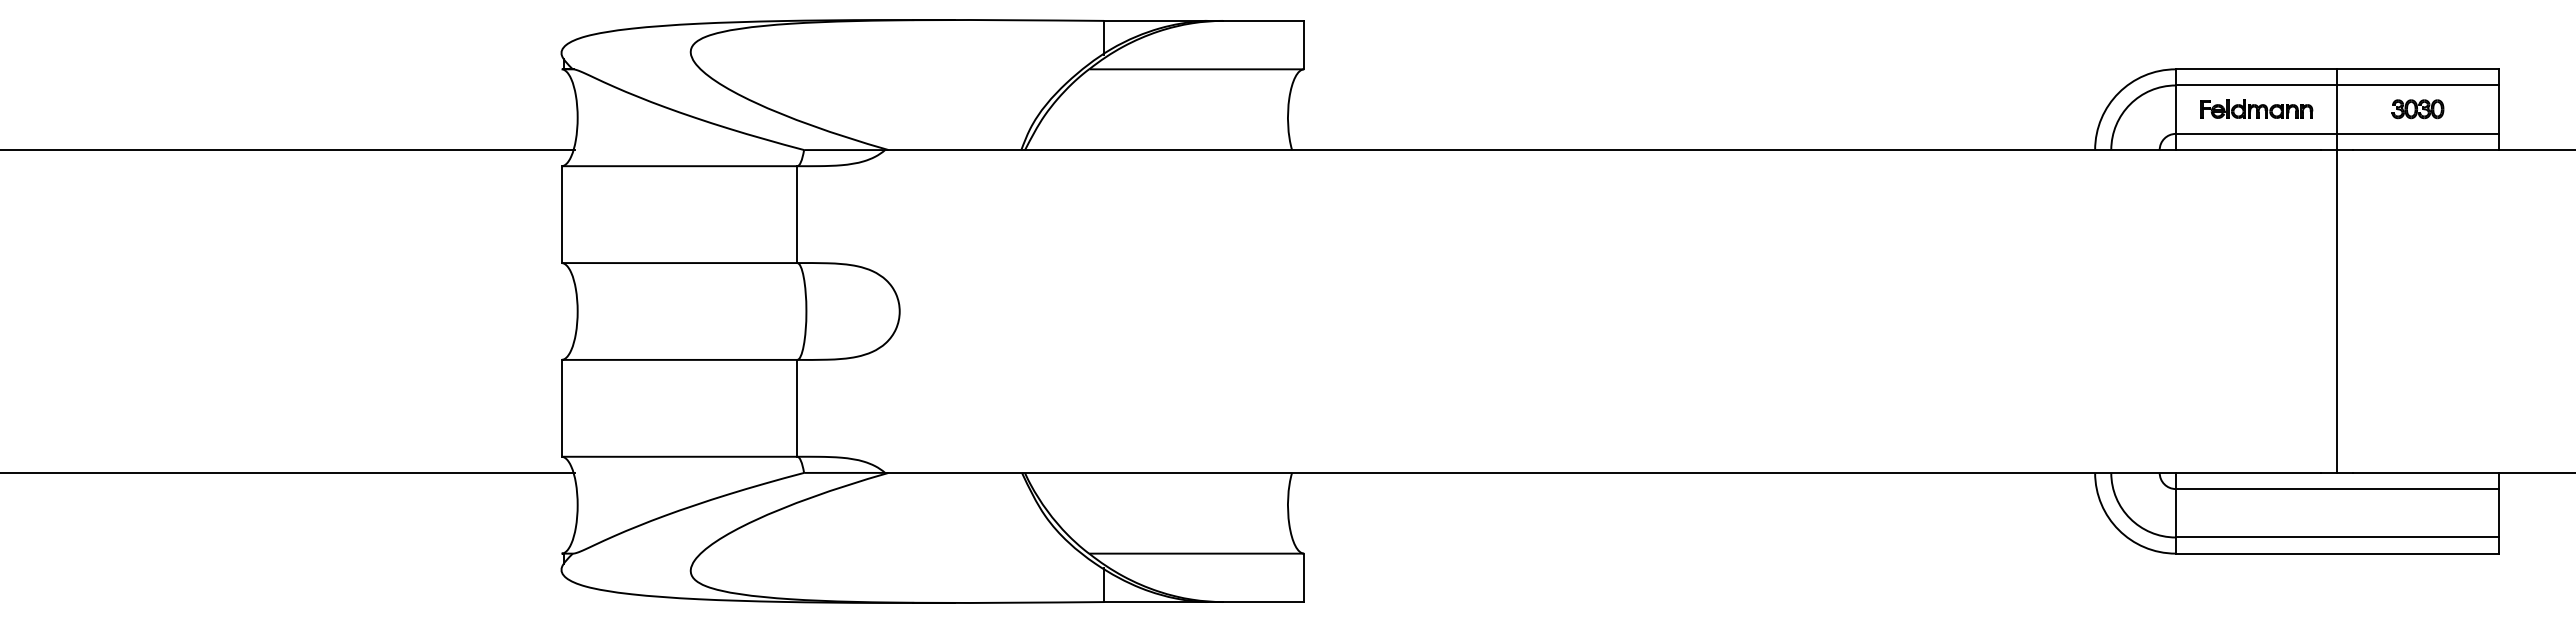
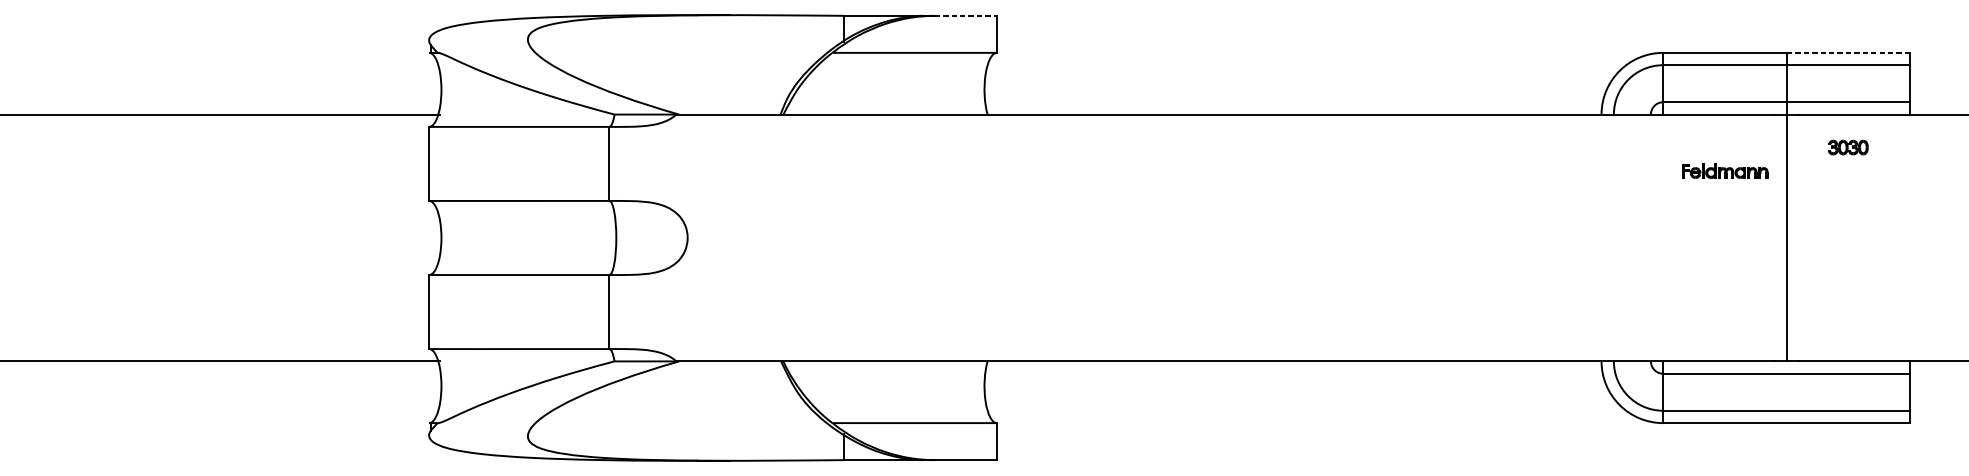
line: (1263, 20) -> (965, 15), solid -> dashed
line: (2417, 69) -> (1848, 52), solid -> dashed
part: (2256, 108) -> (1724, 170), moved
part: (2417, 109) -> (1848, 147), moved

